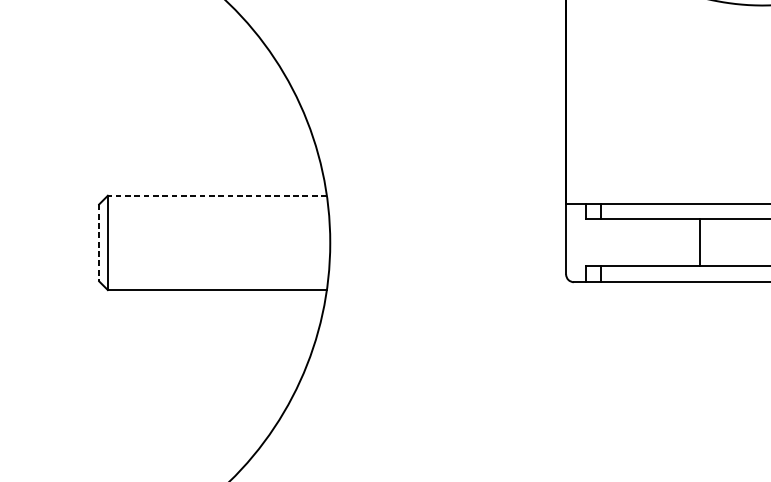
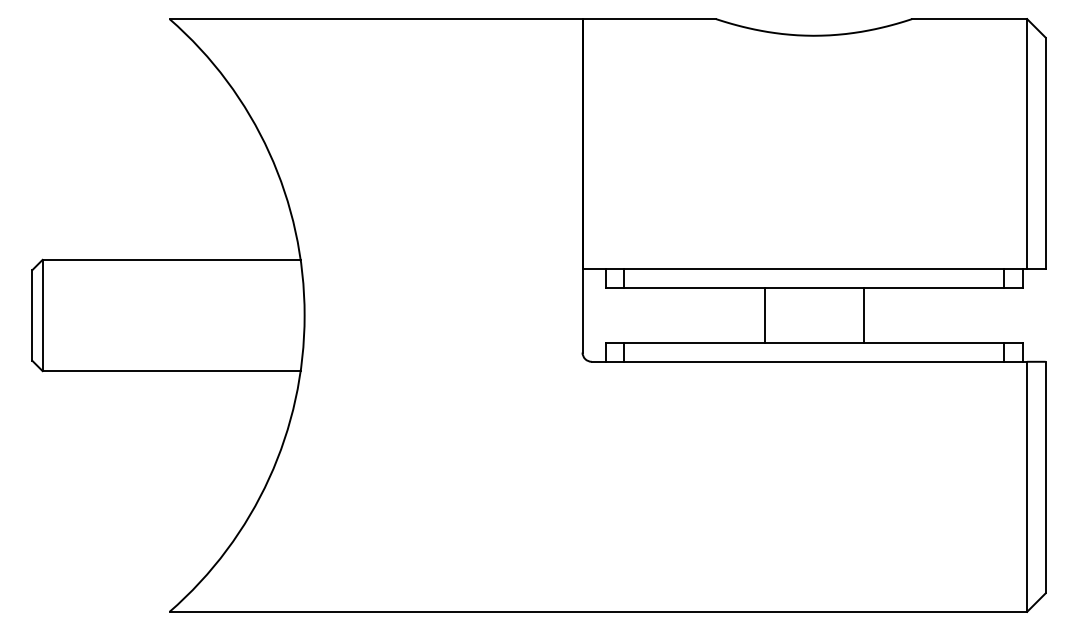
line: (217, 195) -> (171, 259), dashed -> solid
line: (700, 242) -> (764, 315), moved
line: (99, 243) -> (32, 316), dashed -> solid

